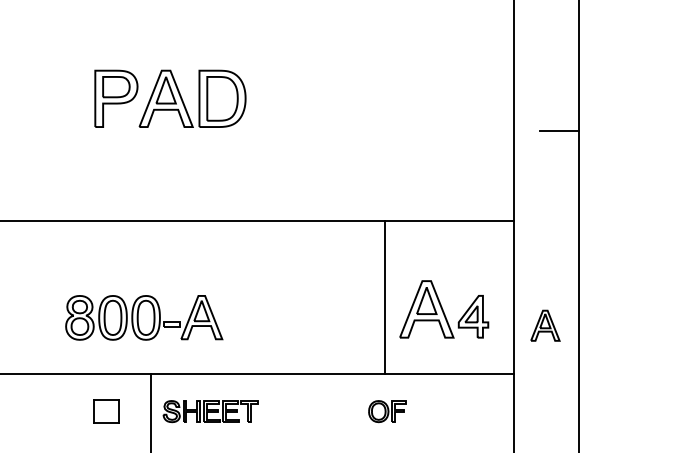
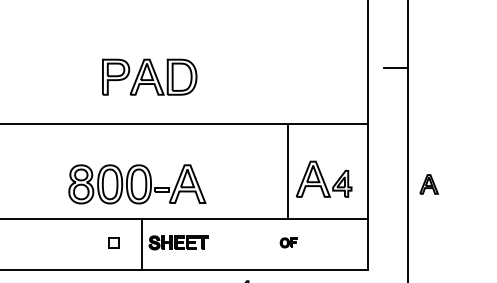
part: (170, 97) -> (149, 76), moved
part: (144, 317) -> (137, 184), size x1.4
part: (546, 325) -> (429, 184), moved
part: (105, 410) -> (113, 242), size x0.7
part: (387, 410) -> (288, 242), size x0.7

